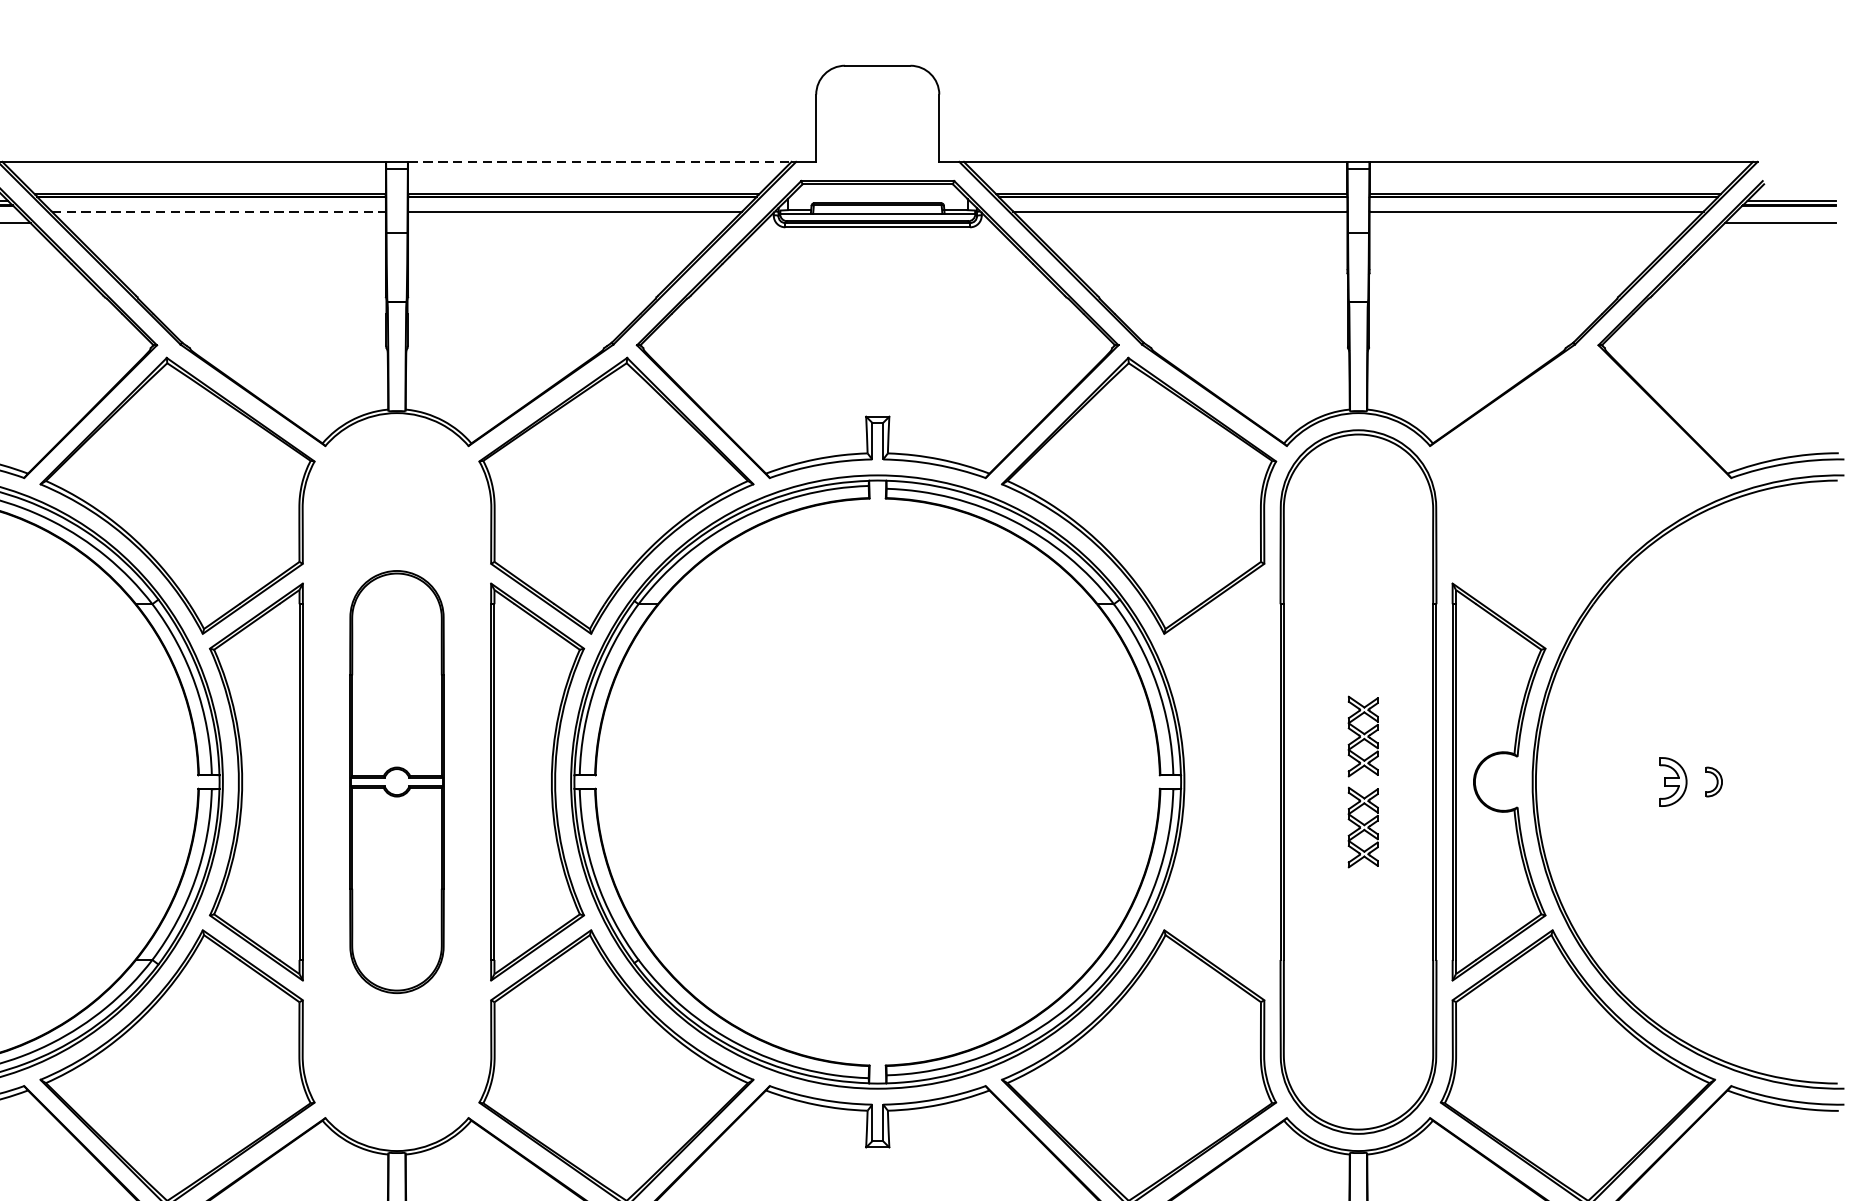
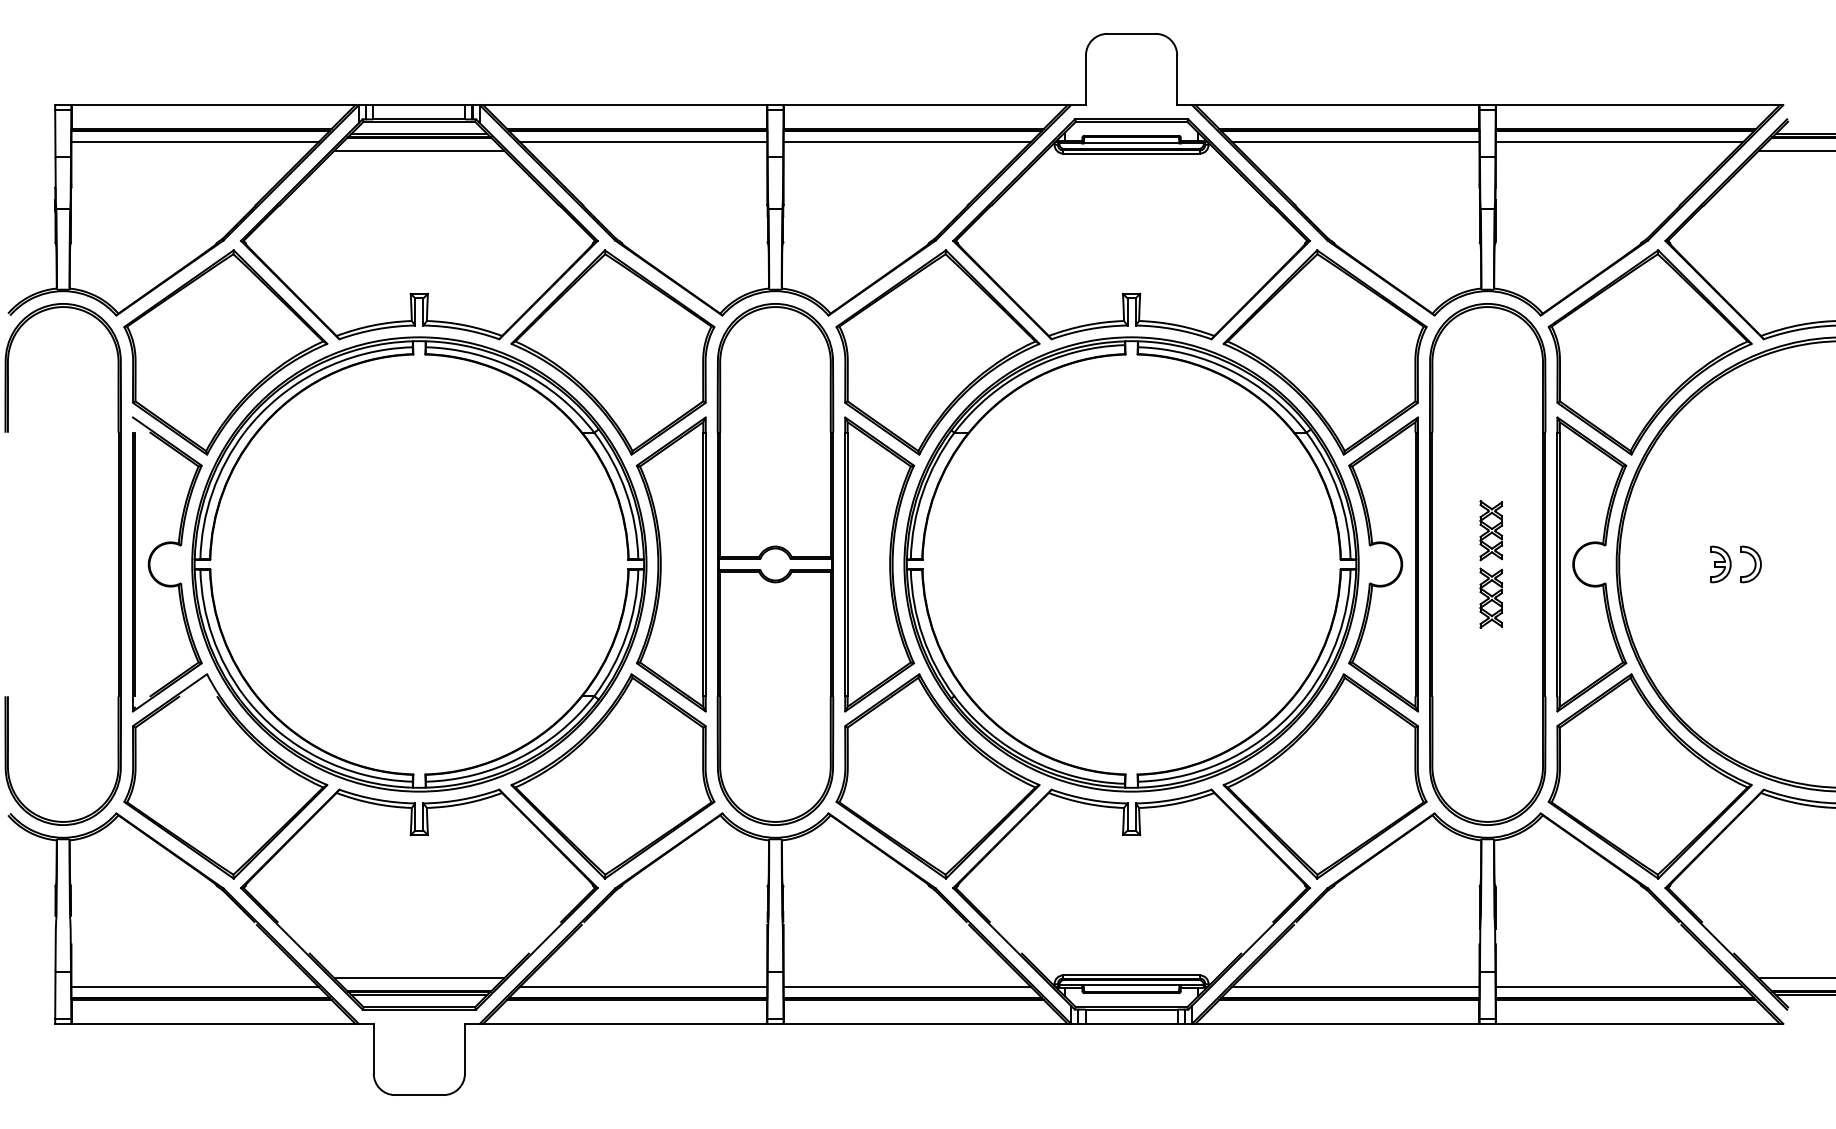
line: (599, 162) -> (925, 105), dashed -> solid
line: (218, 211) -> (643, 141), dashed -> solid
part: (1576, 495) -> (1649, 352), added
part: (397, 782) -> (775, 564), size x1.67
part: (1240, 782) -> (1400, 564), added
part: (1713, 782) -> (1750, 564), size x1.67

